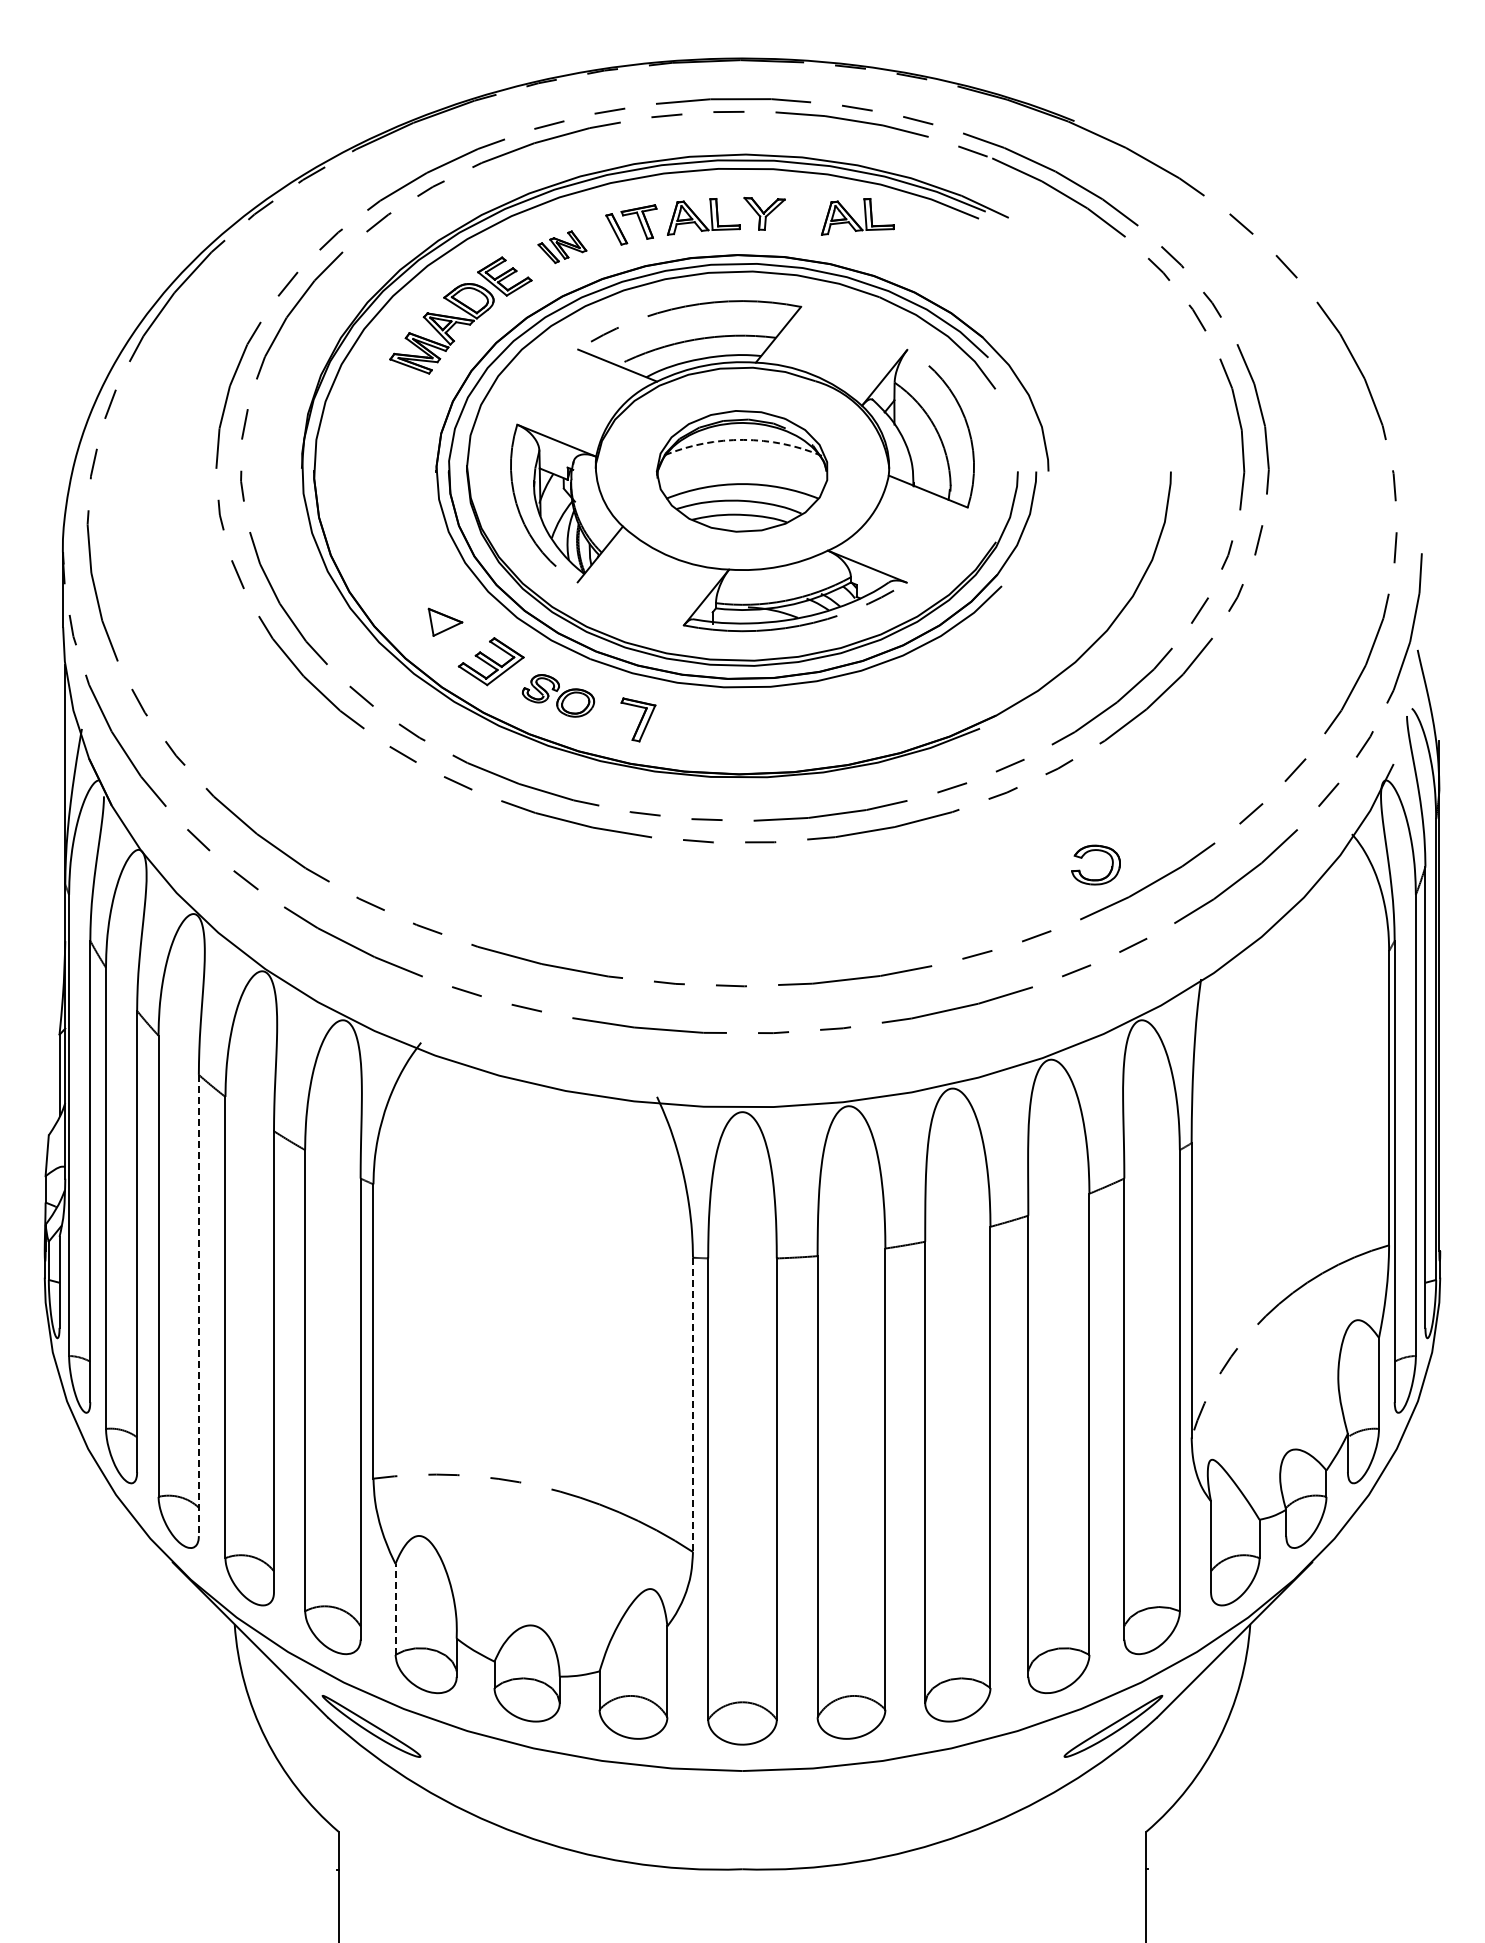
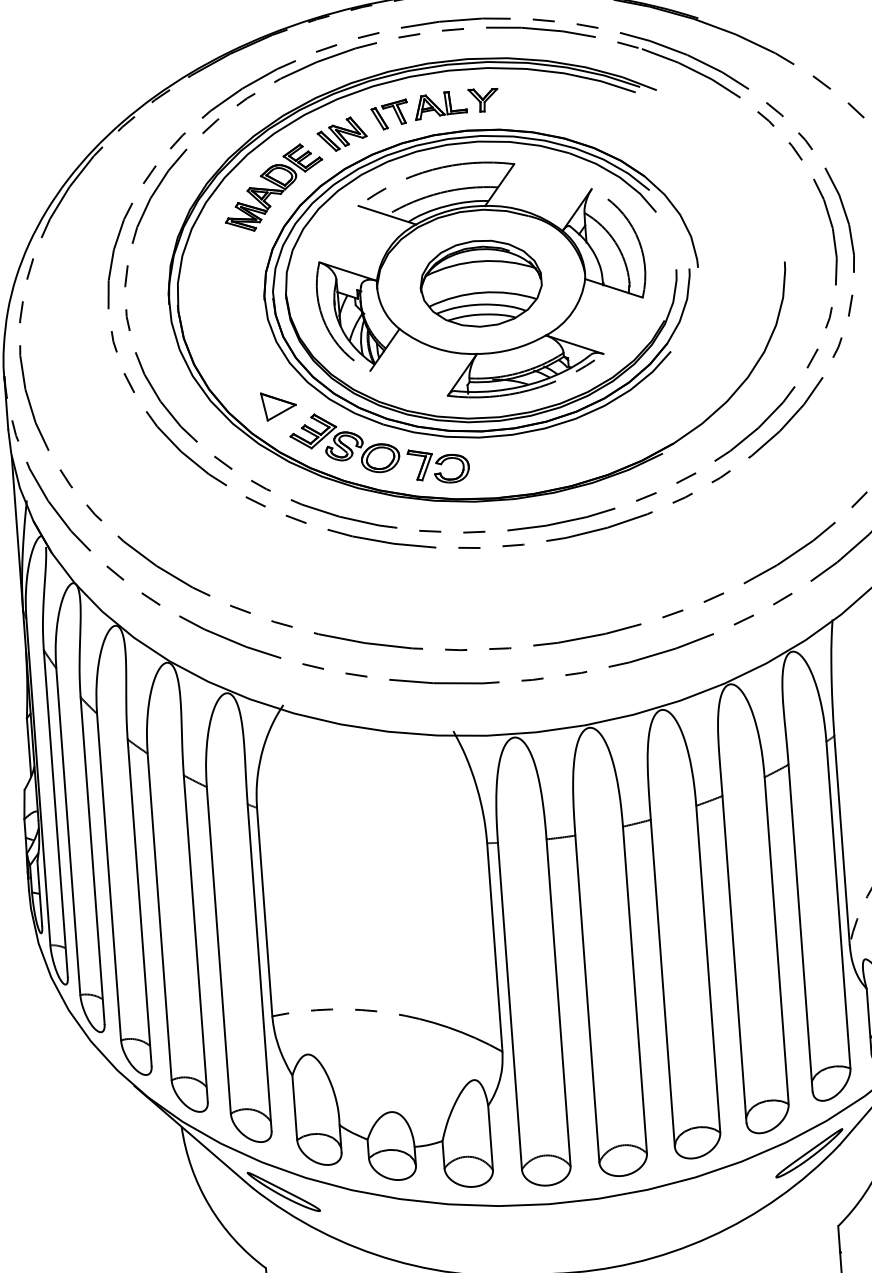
part: (857, 216) -> (549, 97), removed
part: (562, 246) -> (342, 133), size x1.43
arc: (743, 439) -> (480, 261), dashed -> solid
part: (445, 622) -> (278, 406), size x1.43
part: (558, 695) -> (362, 452), size x1.43
part: (1093, 851) -> (449, 459), moved
line: (198, 1305) -> (139, 902), dashed -> solid
line: (693, 1405) -> (495, 947), dashed -> solid
line: (395, 1609) -> (294, 1107), dashed -> solid

